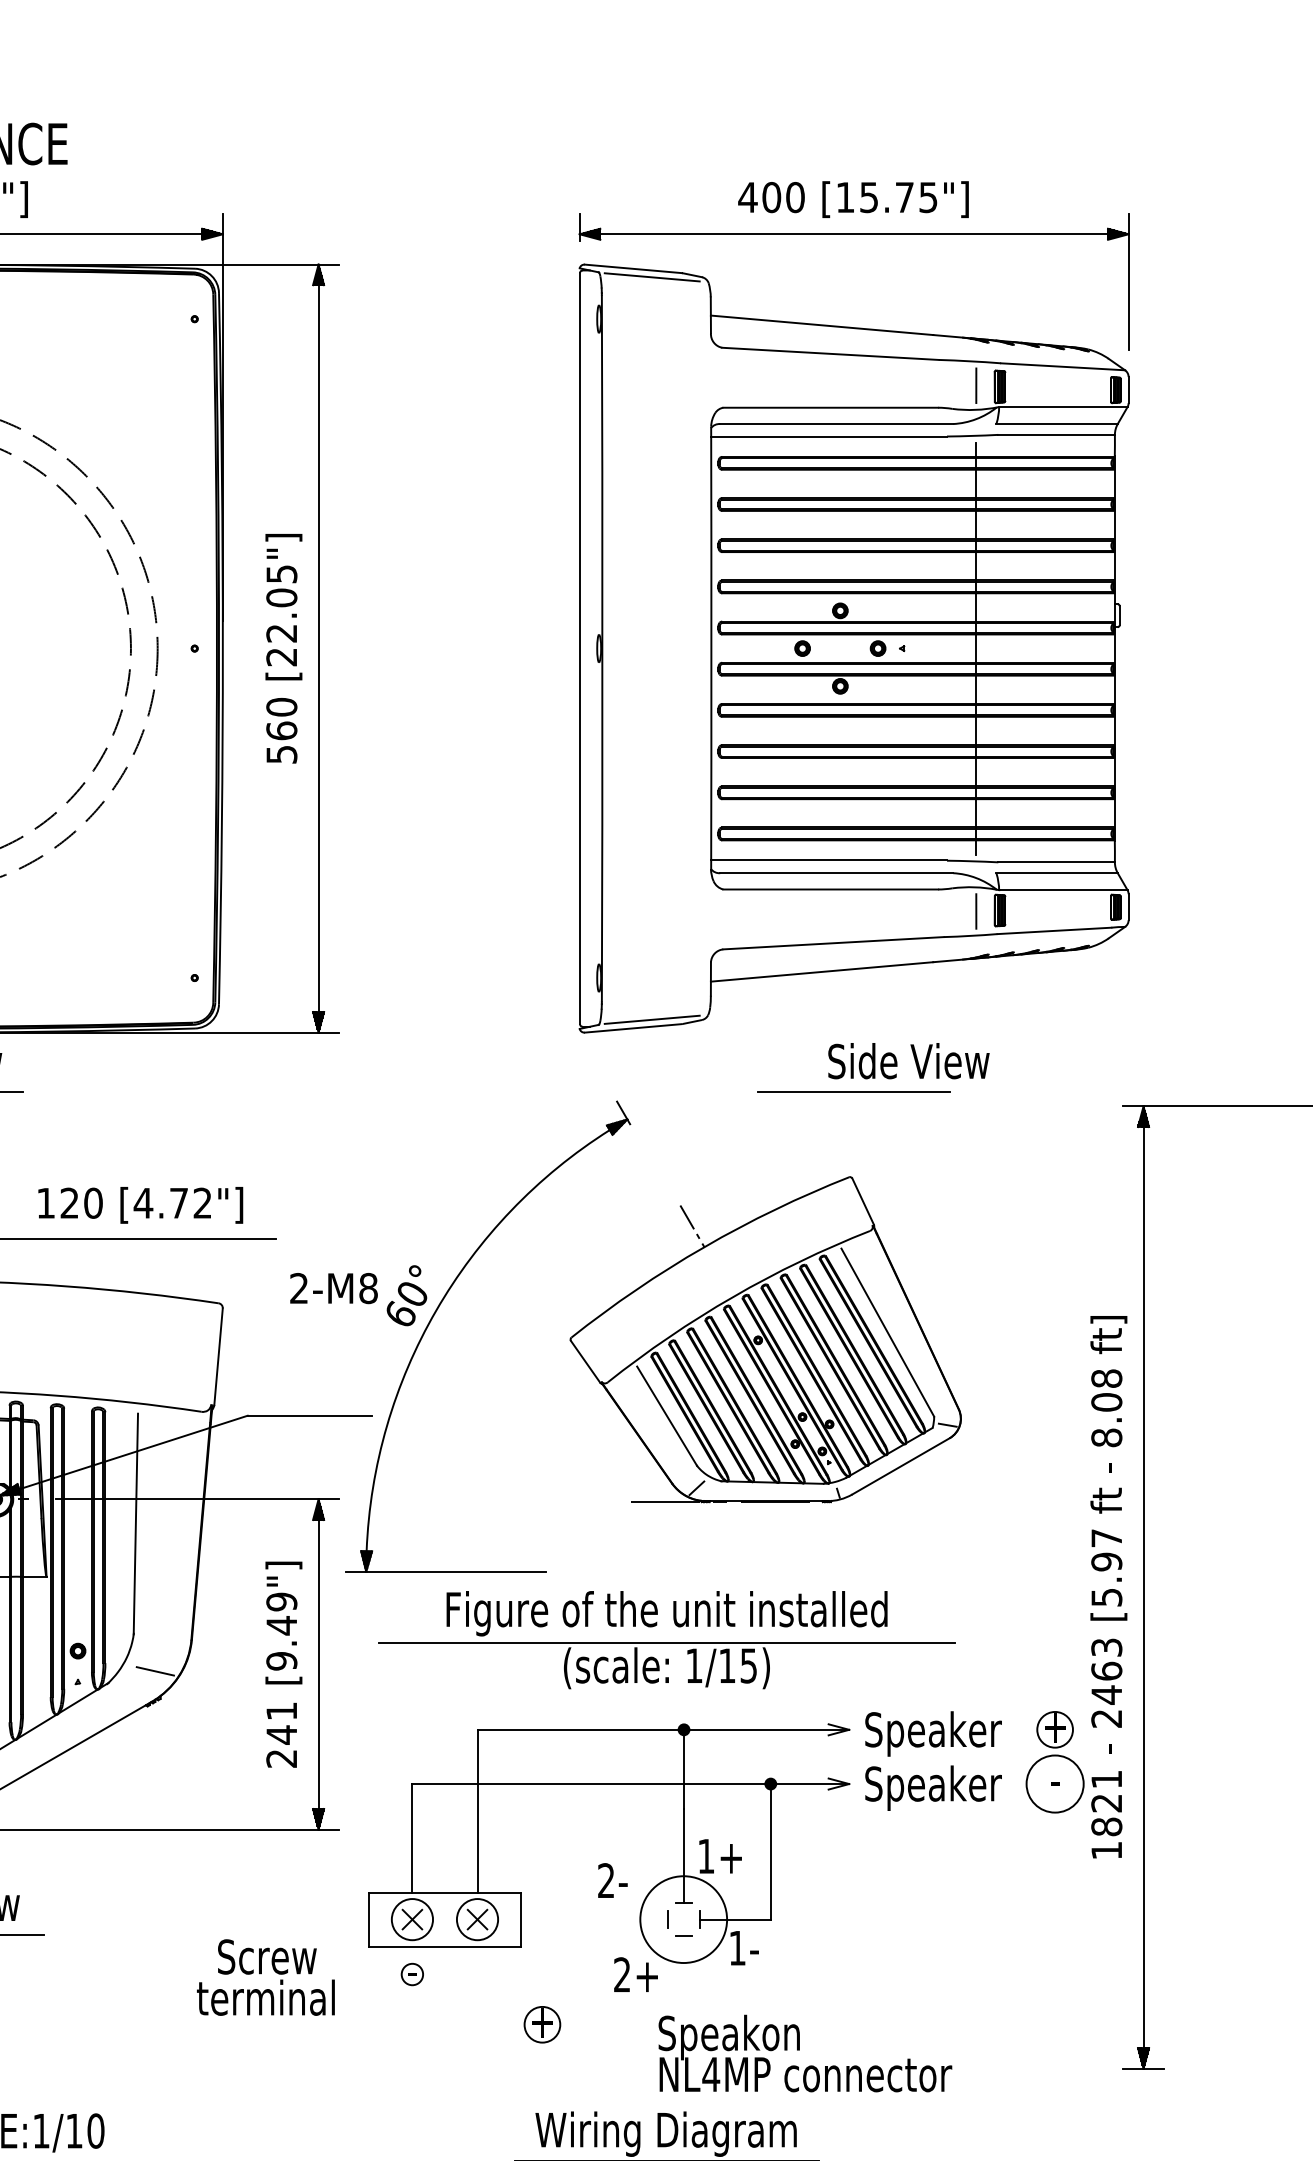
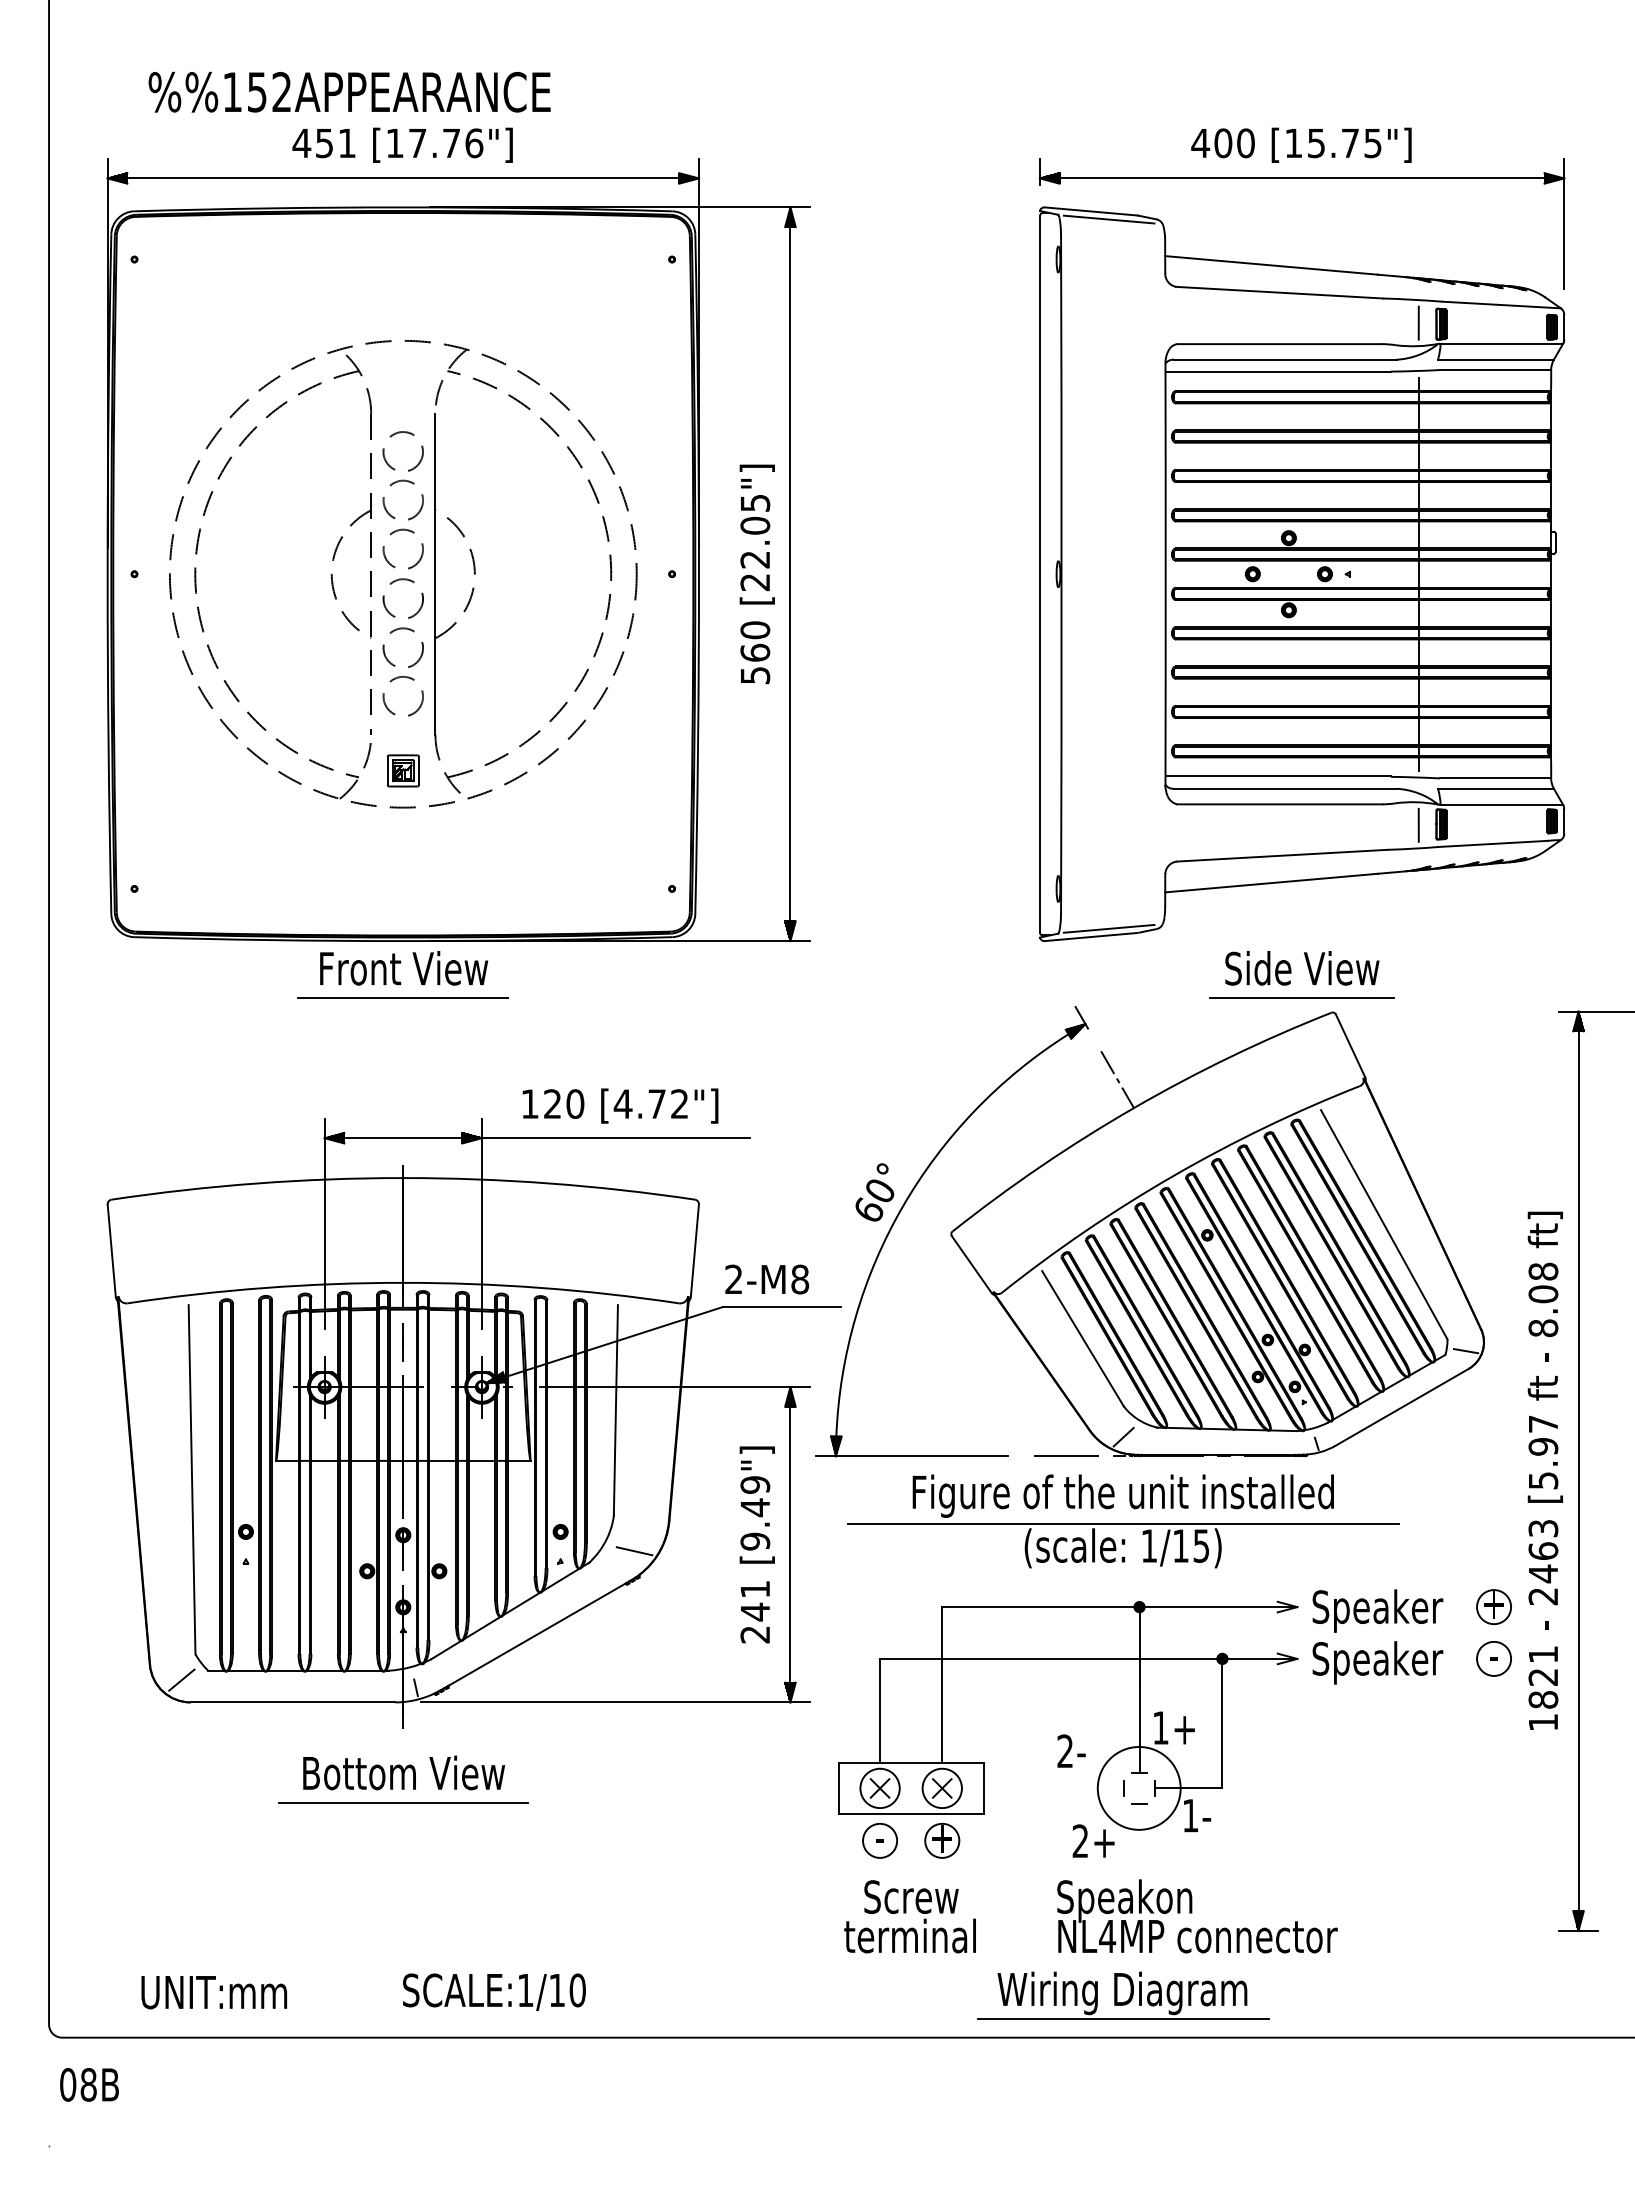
text: (909, 1061) -> (1302, 968), moved
text: (334, 1288) -> (767, 1279), moved
part: (765, 1339) -> (1217, 1234), size x1.43
circle: (1055, 1783) -> (1494, 1658), size x0.62
circle: (412, 1974) -> (880, 1840), size x1.67
text: (265, 1977) -> (909, 1916), moved
part: (542, 2024) -> (942, 1840), moved
text: (805, 2053) -> (1197, 1916), moved

